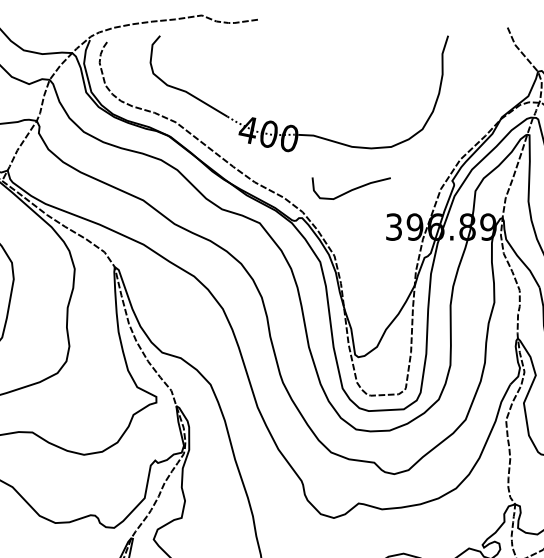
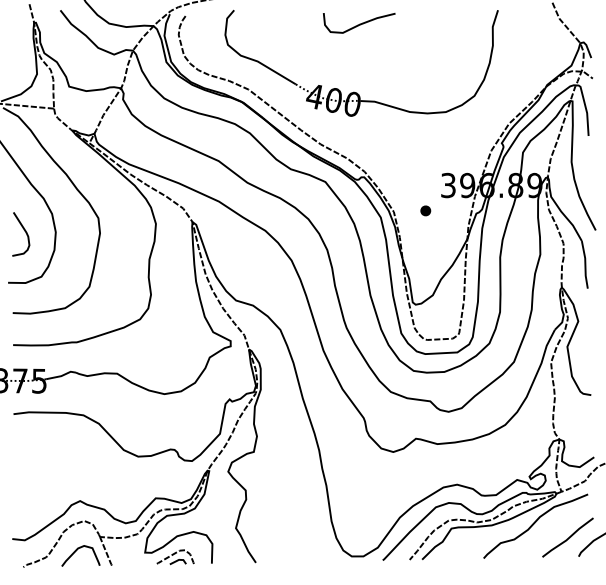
curve: (351, 188) -> (359, 23), moved
part: (369, 254) -> (425, 210), added

